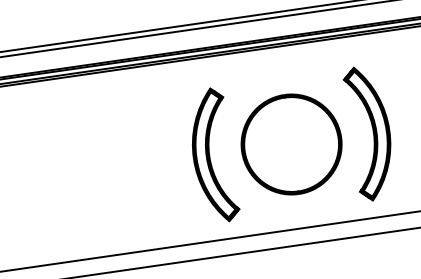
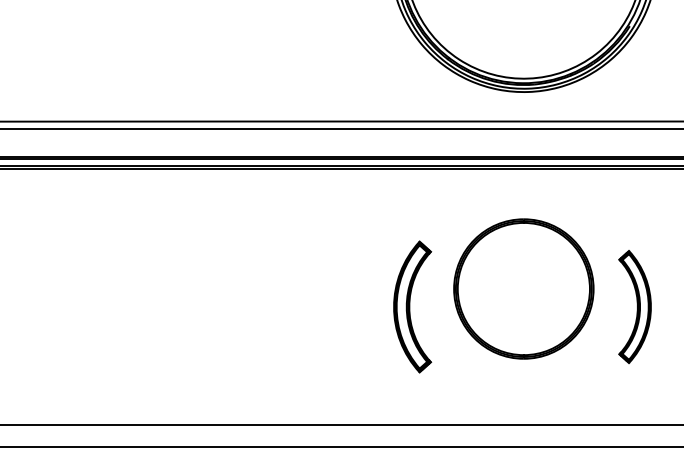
part: (370, 132) -> (634, 306), size x0.6
part: (291, 144) -> (523, 288), moved
part: (212, 155) -> (412, 306), size x0.7

